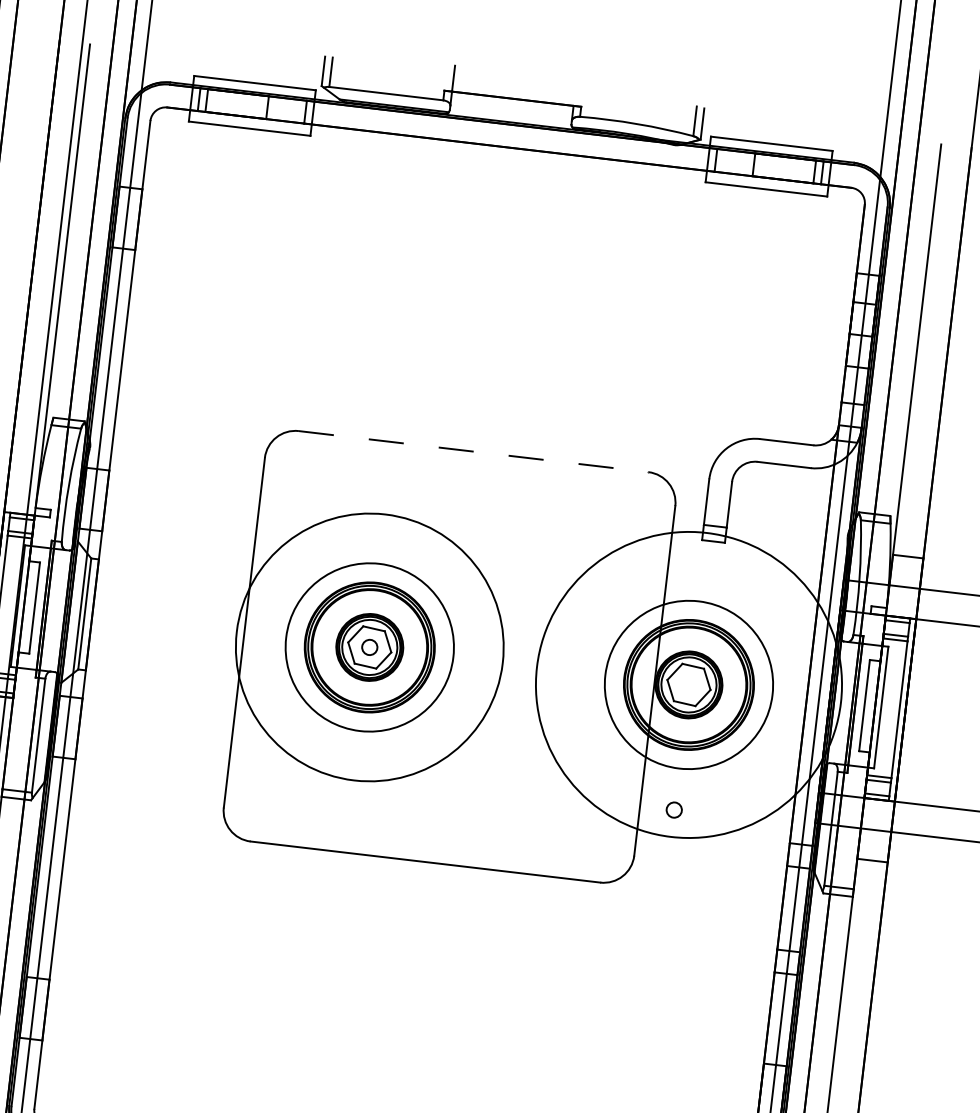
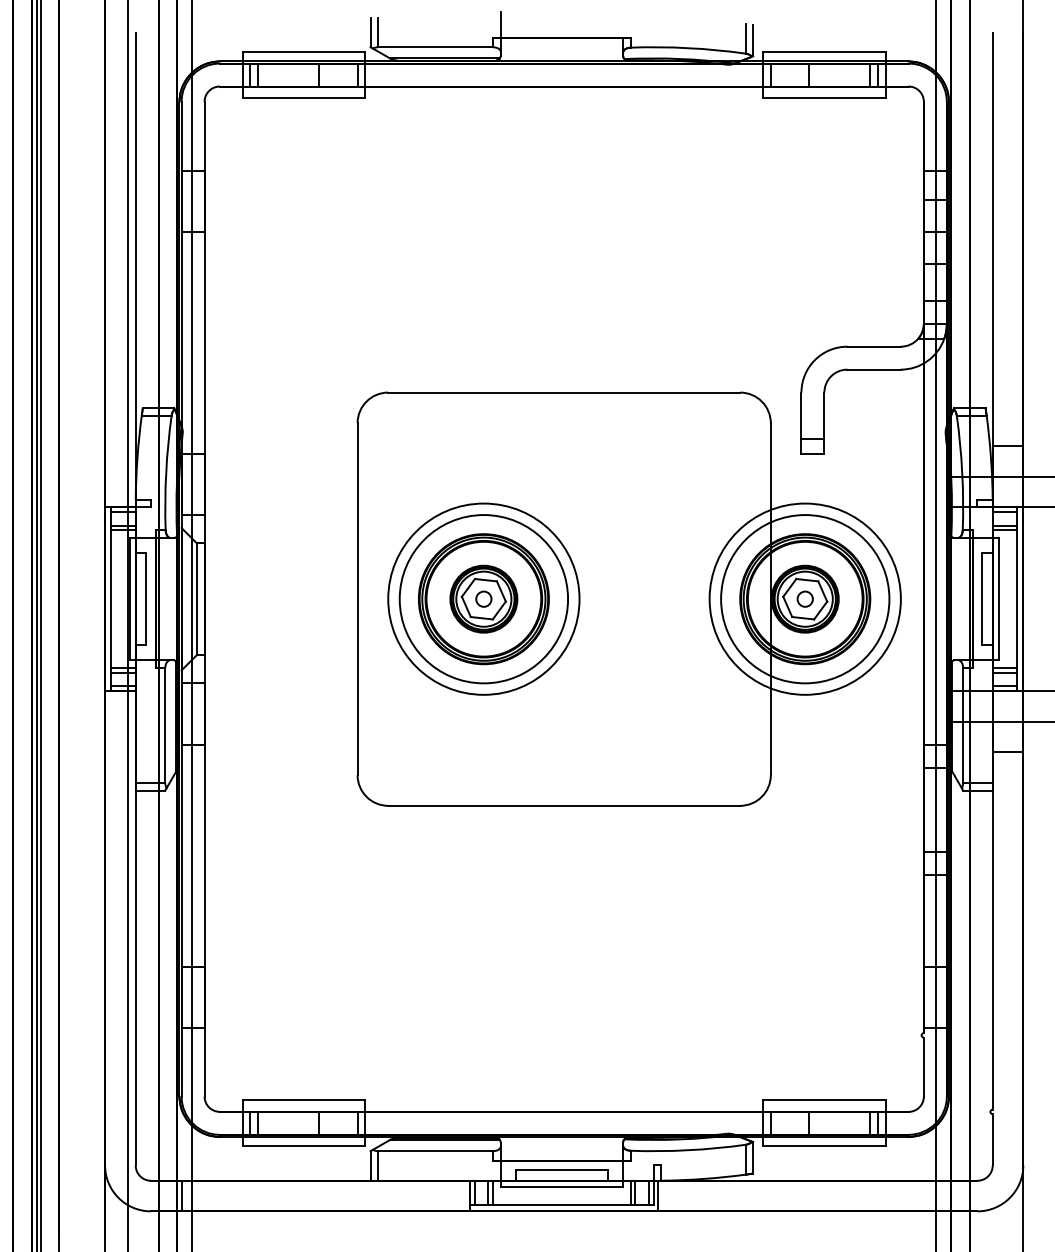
line: (473, 451) -> (564, 392), dashed -> solid
circle: (369, 646) -> (483, 598), size x0.71
circle: (688, 684) -> (804, 598), size x0.62
circle: (673, 809) -> (804, 598), moved

